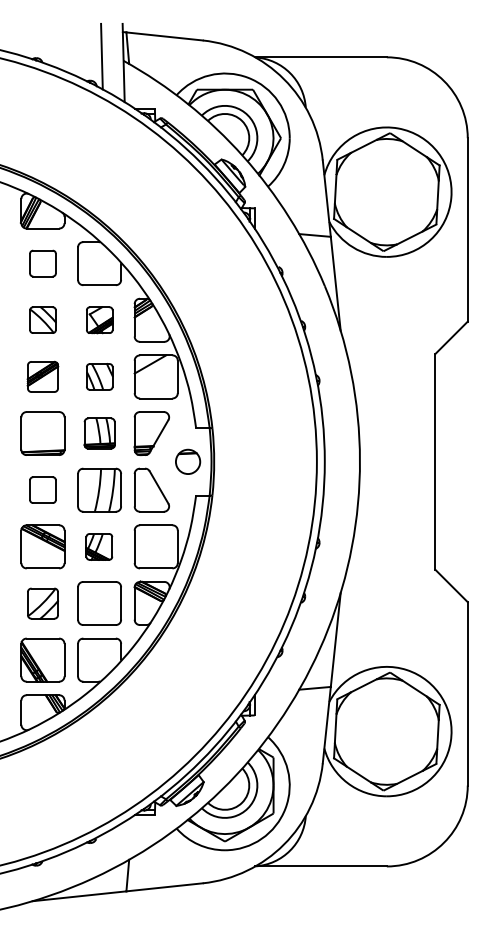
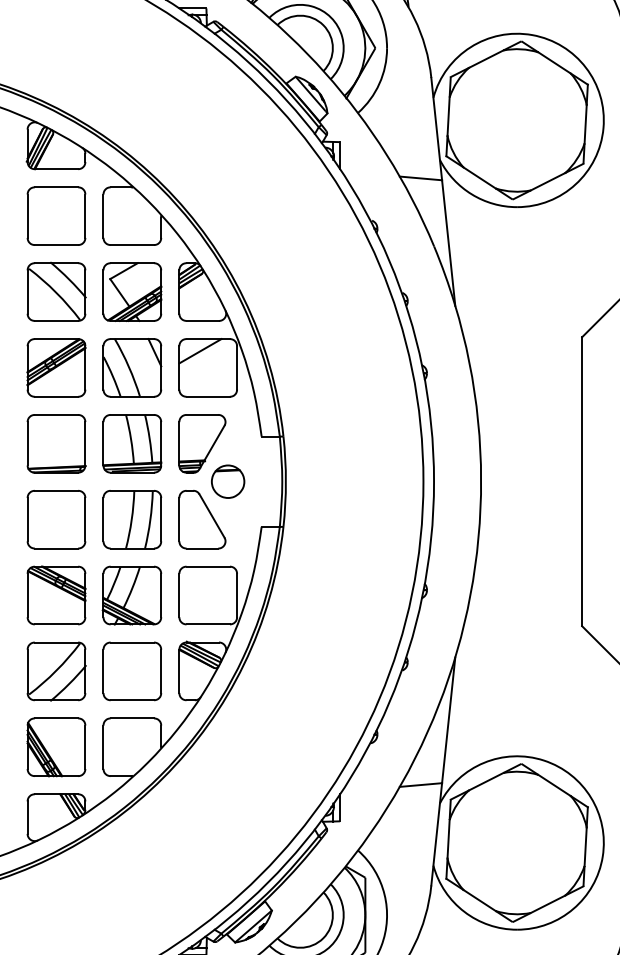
part: (42, 263) -> (55, 215), size x1.67
part: (42, 319) -> (55, 290), size x1.67
part: (99, 319) -> (132, 290), size x1.67
part: (42, 376) -> (55, 367), size x1.43
part: (99, 376) -> (132, 367), size x1.67
part: (99, 433) -> (132, 443), size x1.43
part: (188, 461) -> (228, 481), moved
part: (42, 489) -> (55, 518), size x1.67
part: (98, 546) -> (130, 595), size x1.67
part: (42, 603) -> (55, 671), size x1.43

